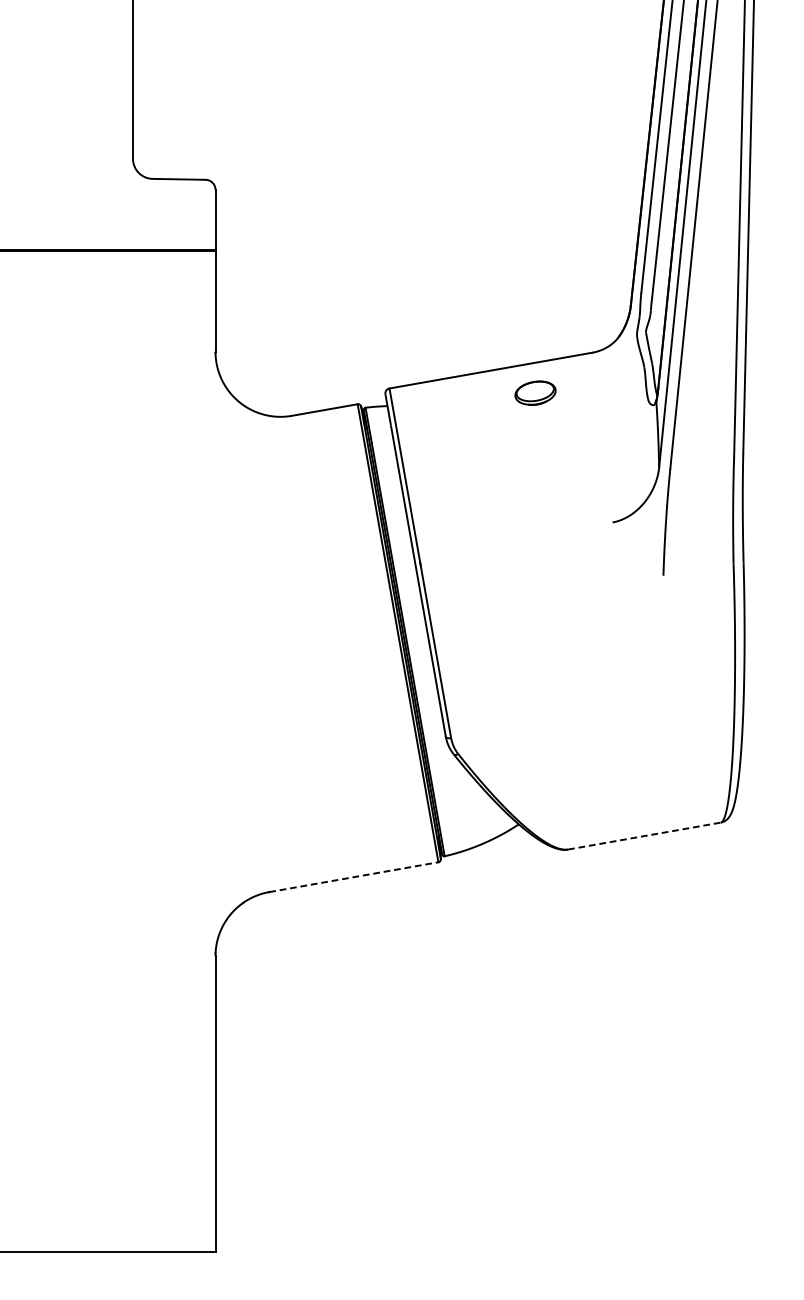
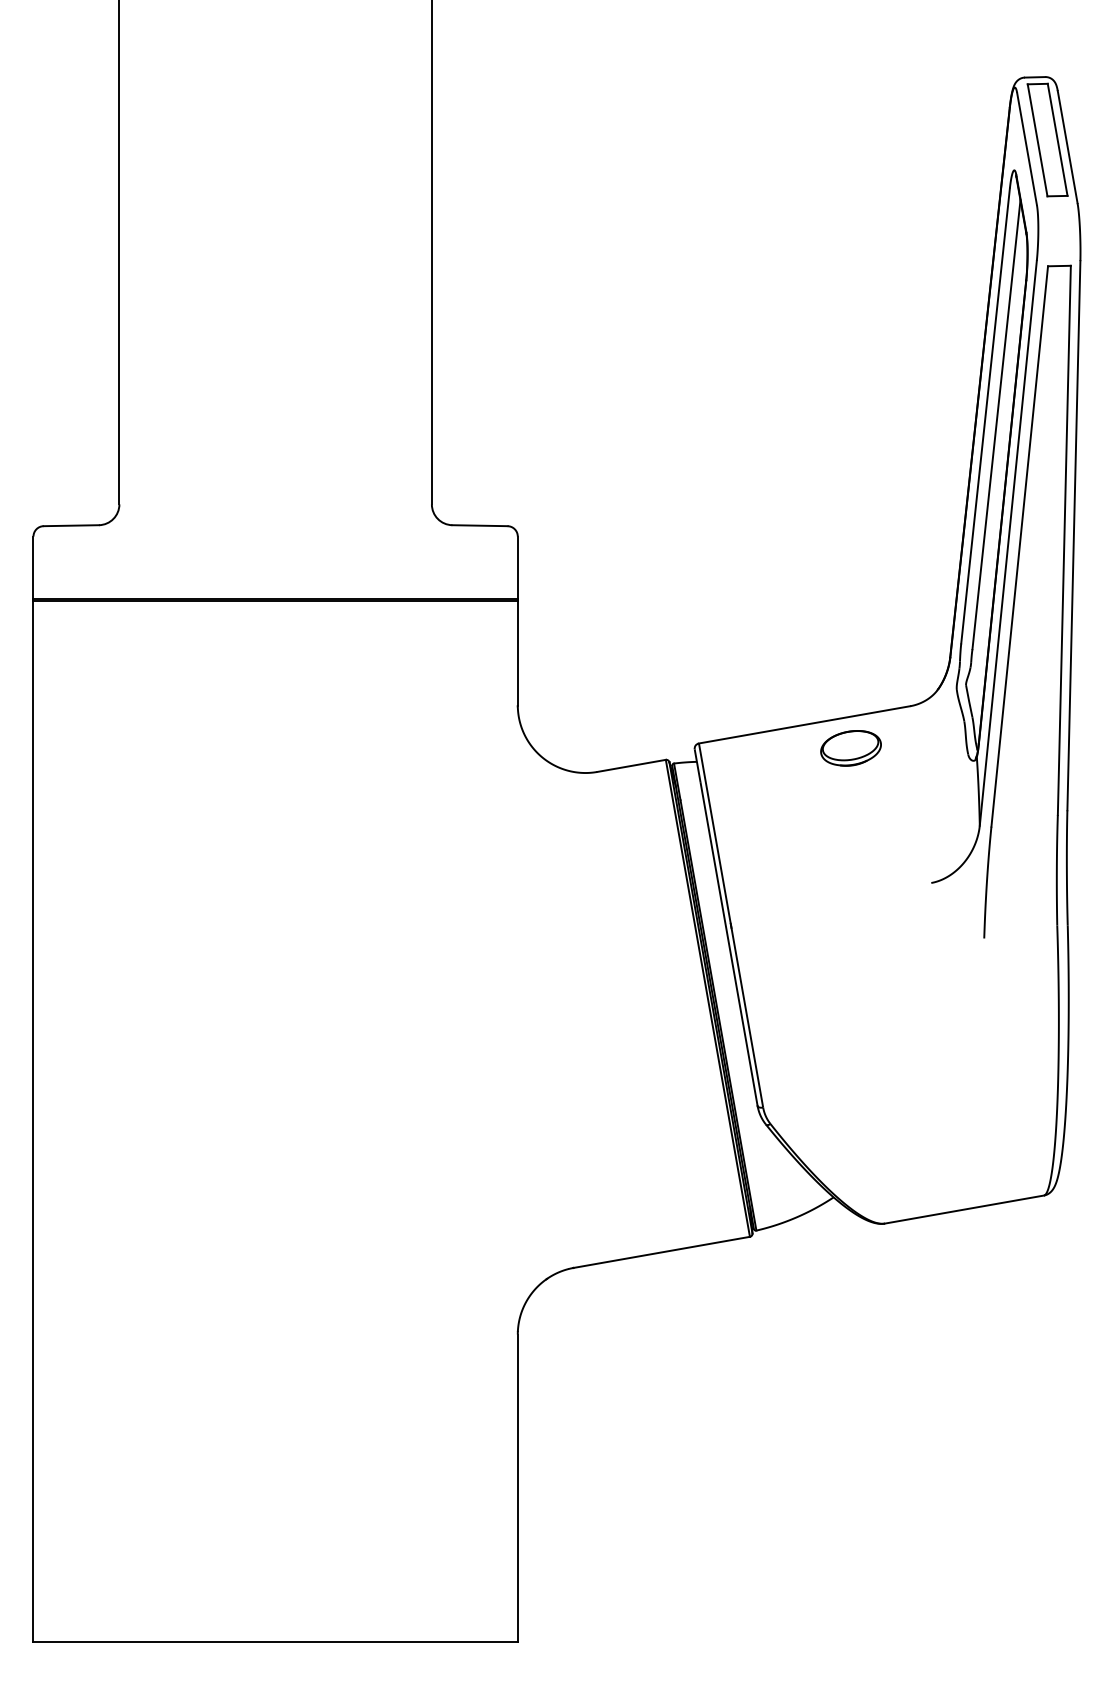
part: (535, 393) -> (850, 748), size x1.43
line: (644, 836) -> (964, 1209), dashed -> solid
line: (354, 877) -> (662, 1252), dashed -> solid

